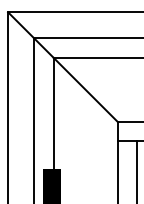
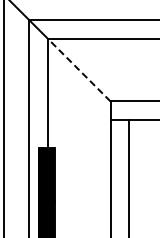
line: (85, 89) -> (79, 69), solid -> dashed

